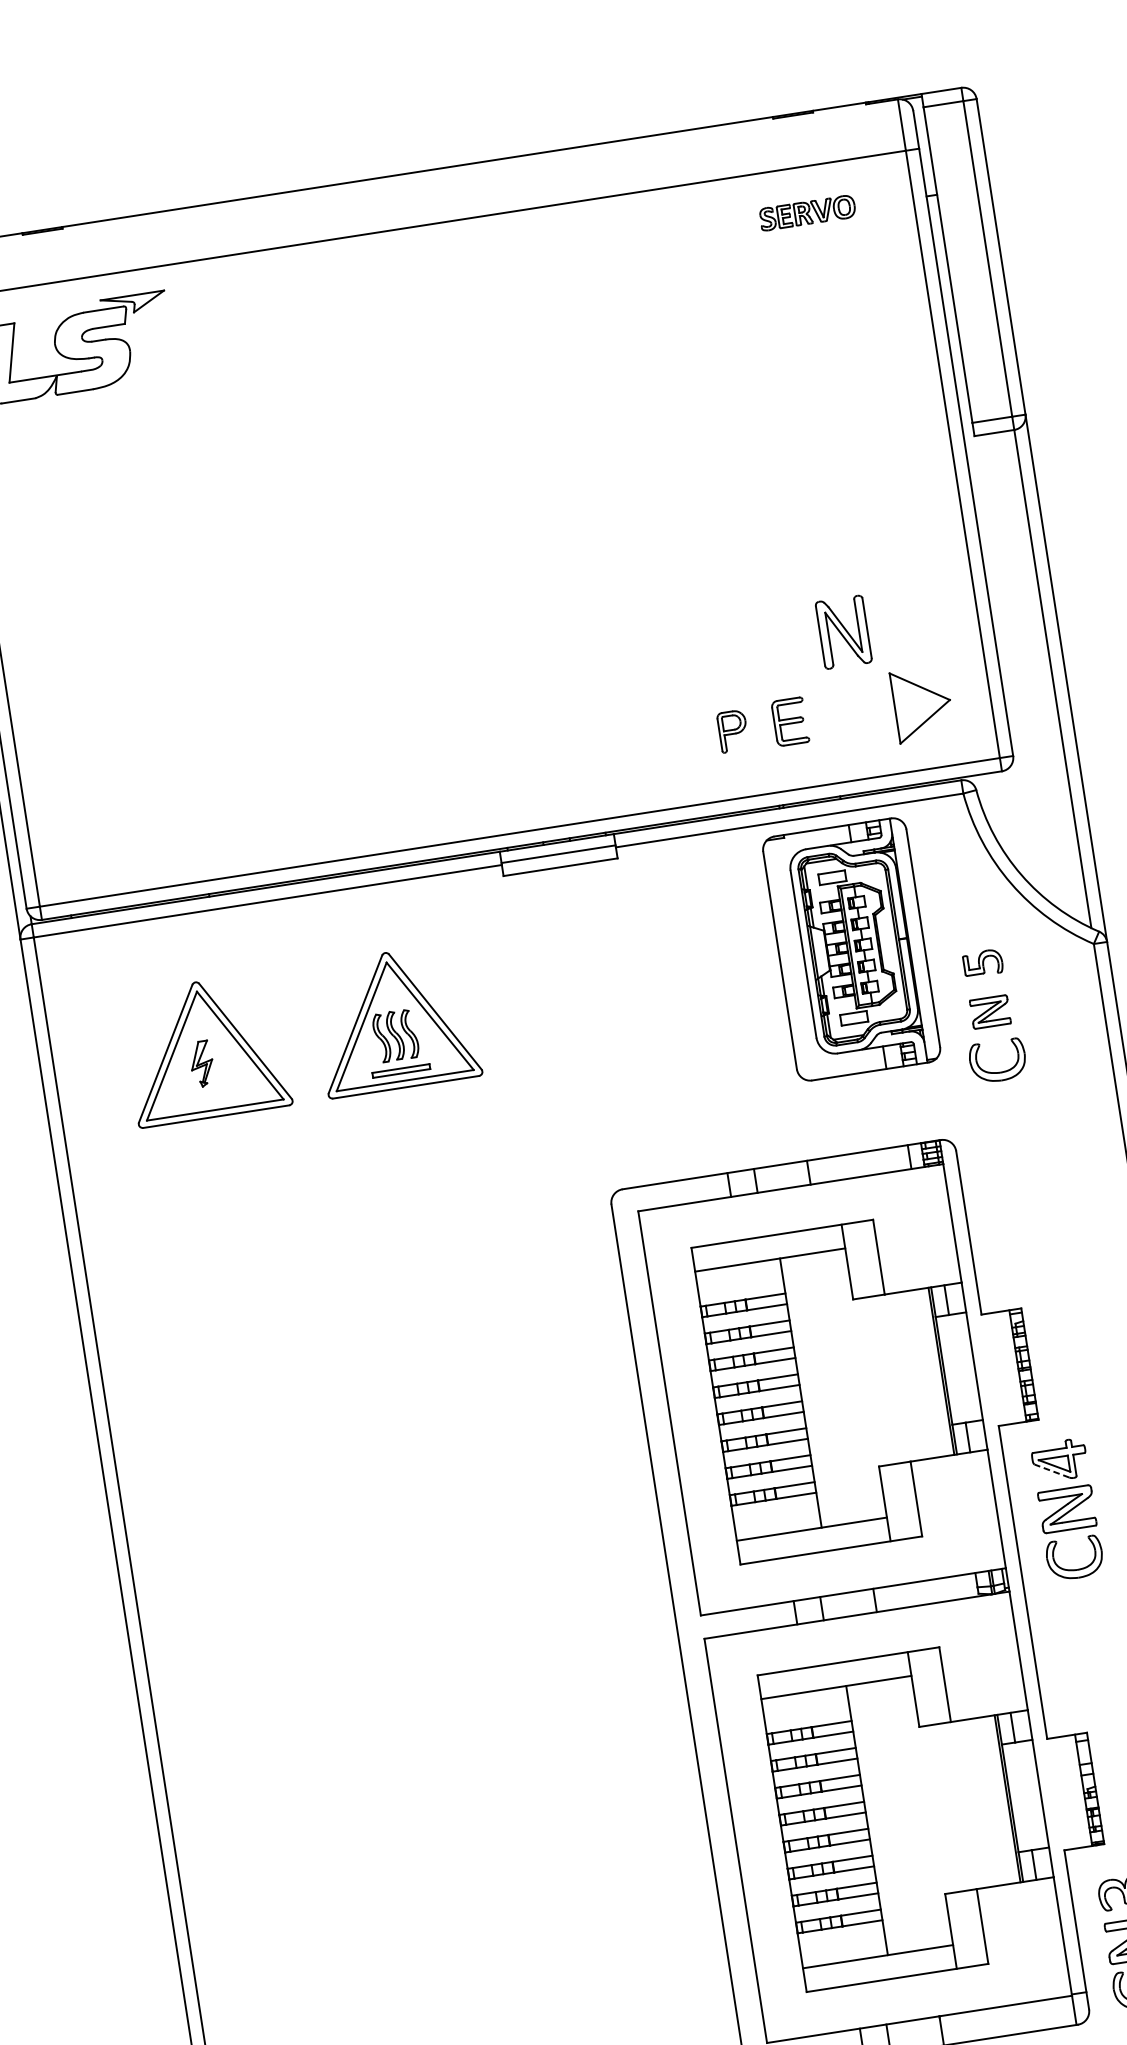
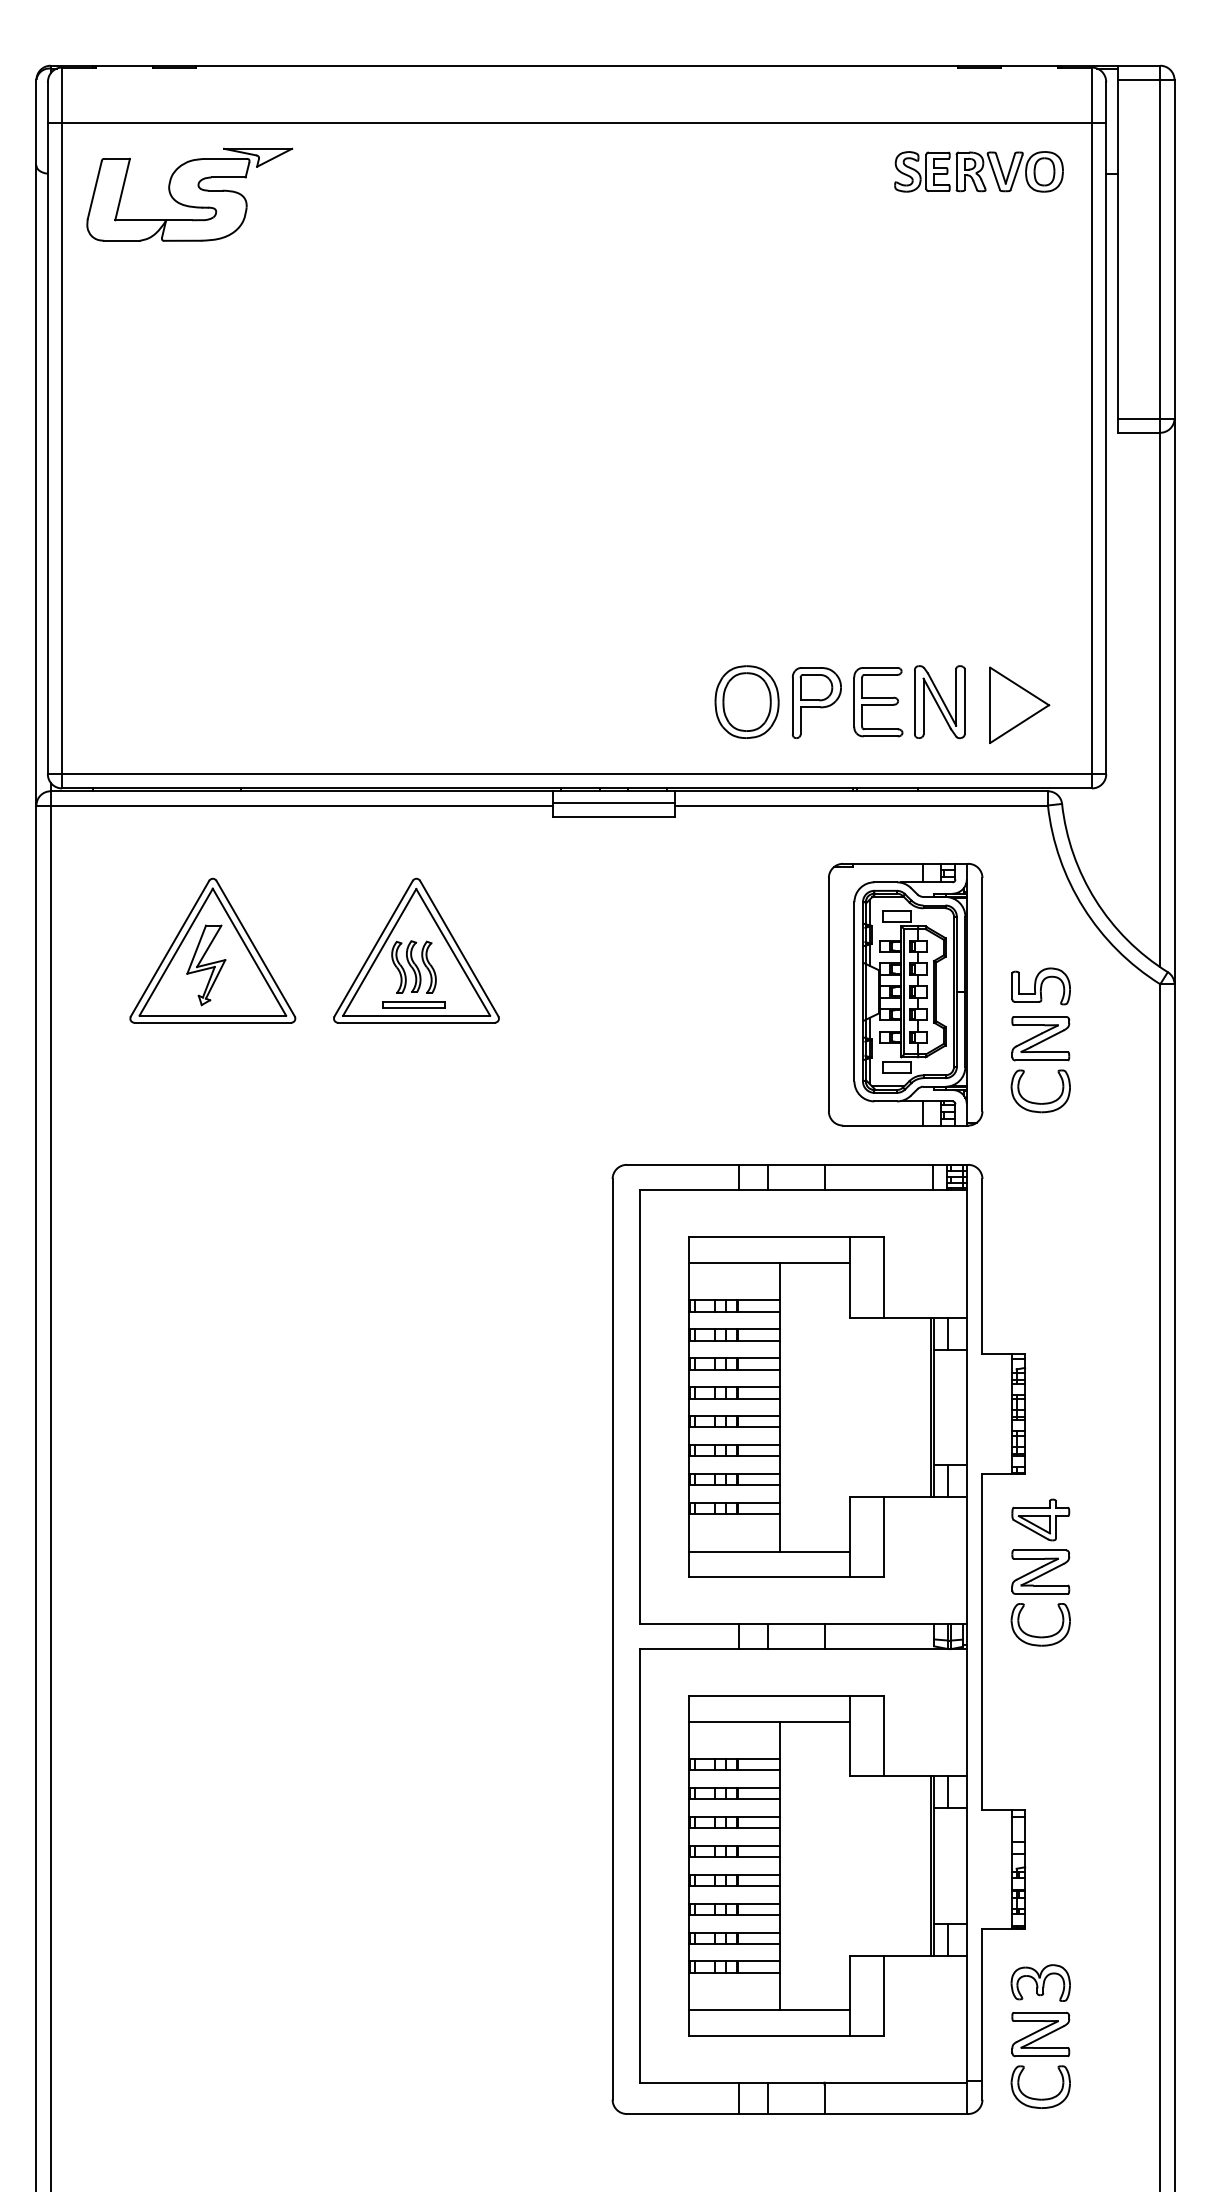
part: (807, 212) -> (978, 171), size x1.67
part: (843, 632) -> (939, 702), moved
part: (790, 722) -> (878, 702), size x1.43
part: (732, 730) -> (816, 702), size x1.67
part: (667, 740) -> (746, 701), added
part: (851, 949) -> (905, 994), moved
part: (982, 963) -> (1040, 986), size x1.43
part: (990, 1011) -> (1040, 1038), size x1.43
part: (202, 1064) -> (206, 965), size x1.67
line: (1051, 1470) -> (1030, 1529), dashed -> solid

